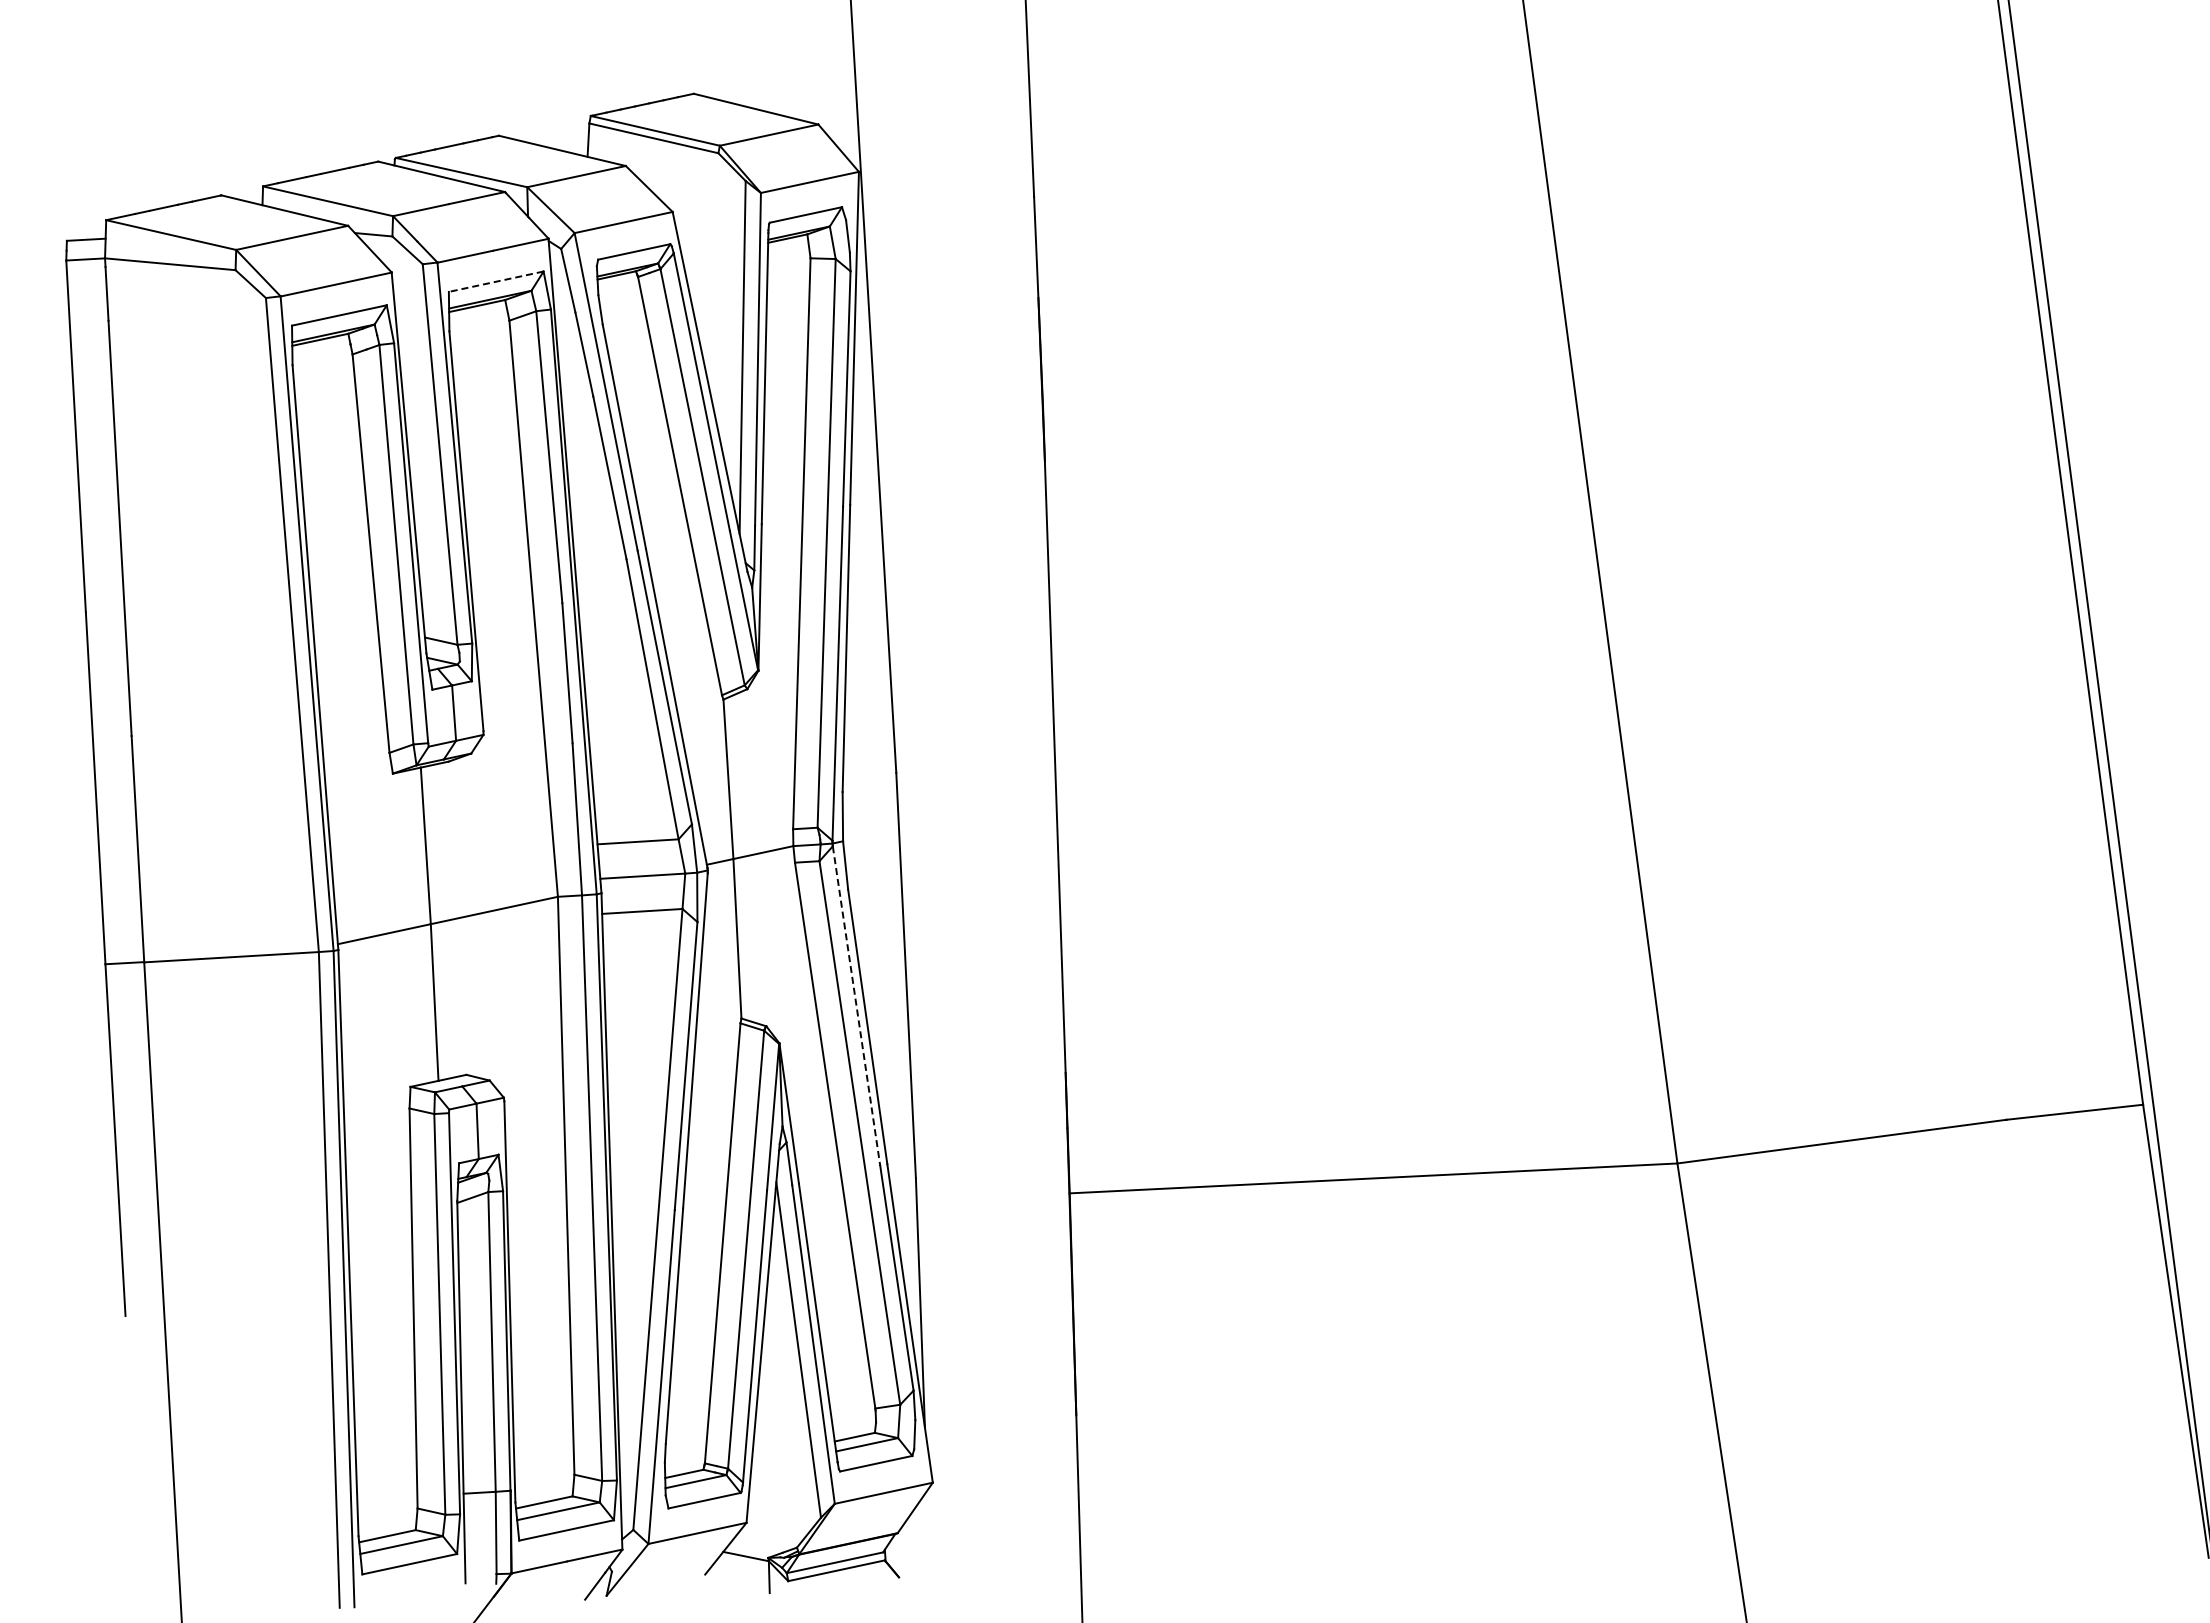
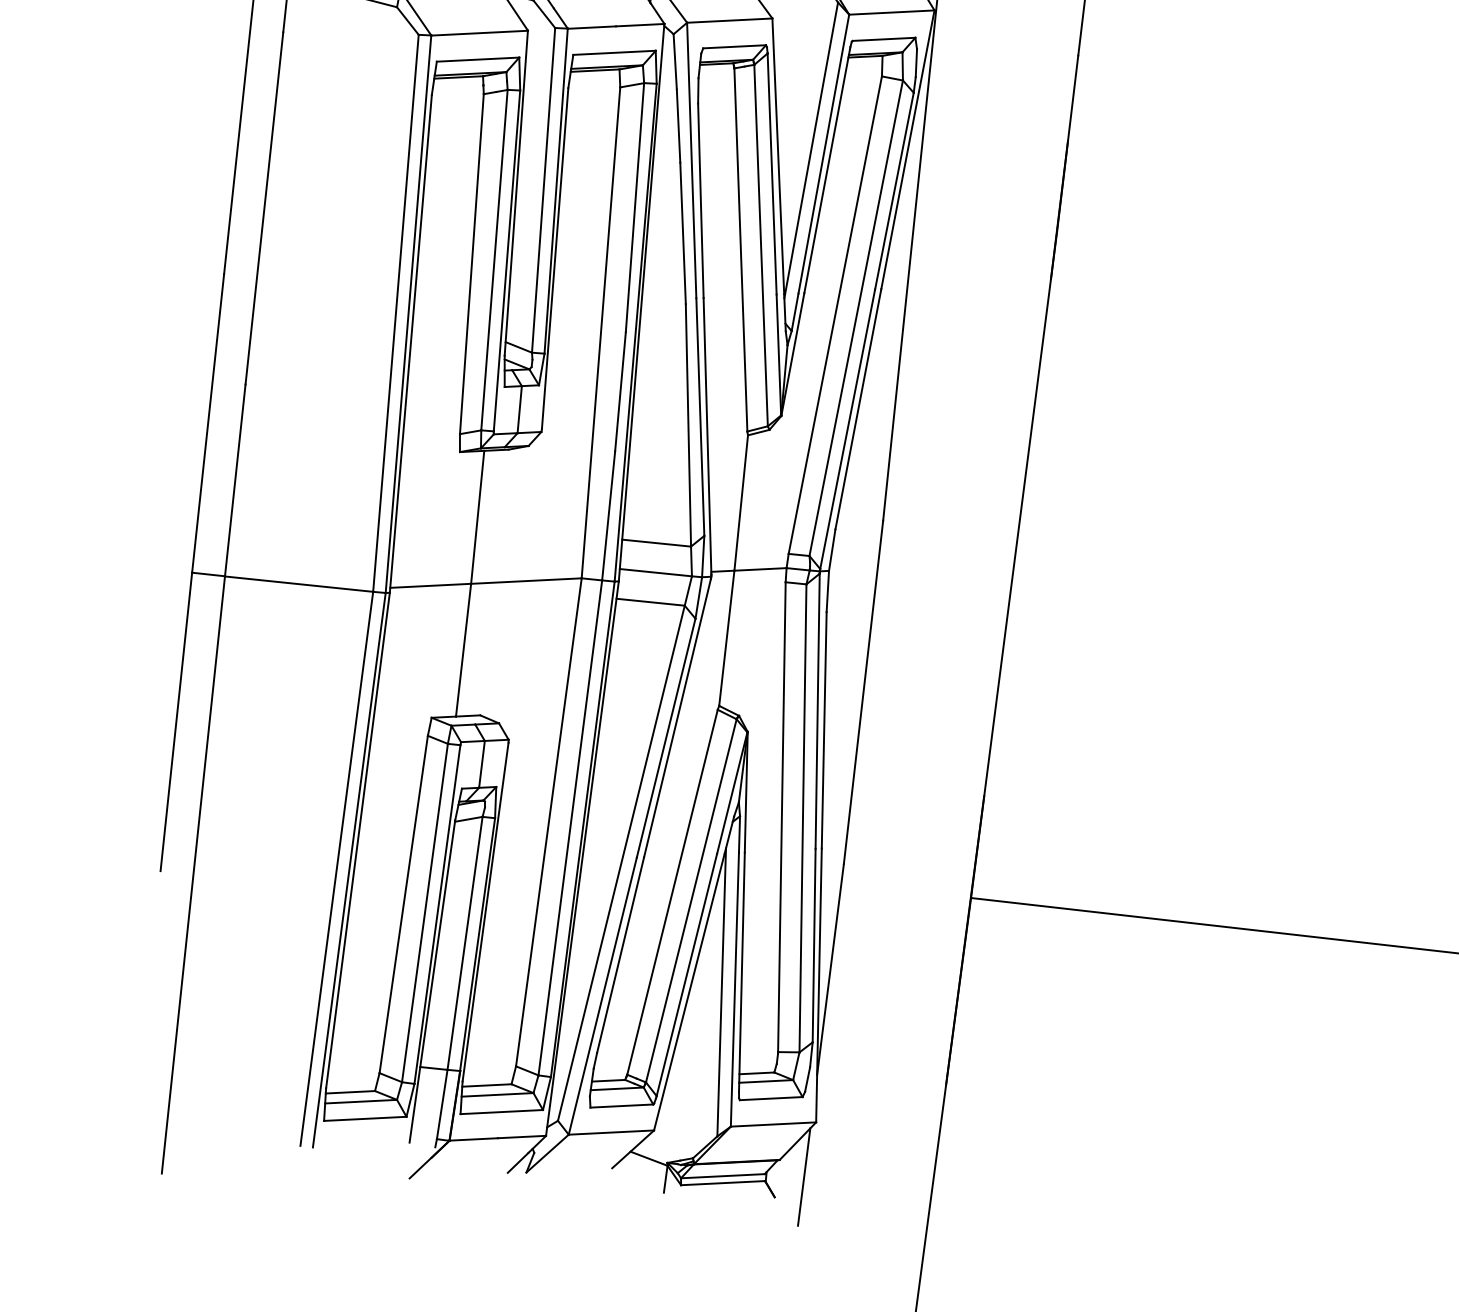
line: (495, 281) -> (613, 52), dashed -> solid
line: (856, 1006) -> (817, 711), dashed -> solid
line: (929, 1547) -> (804, 1176), added

